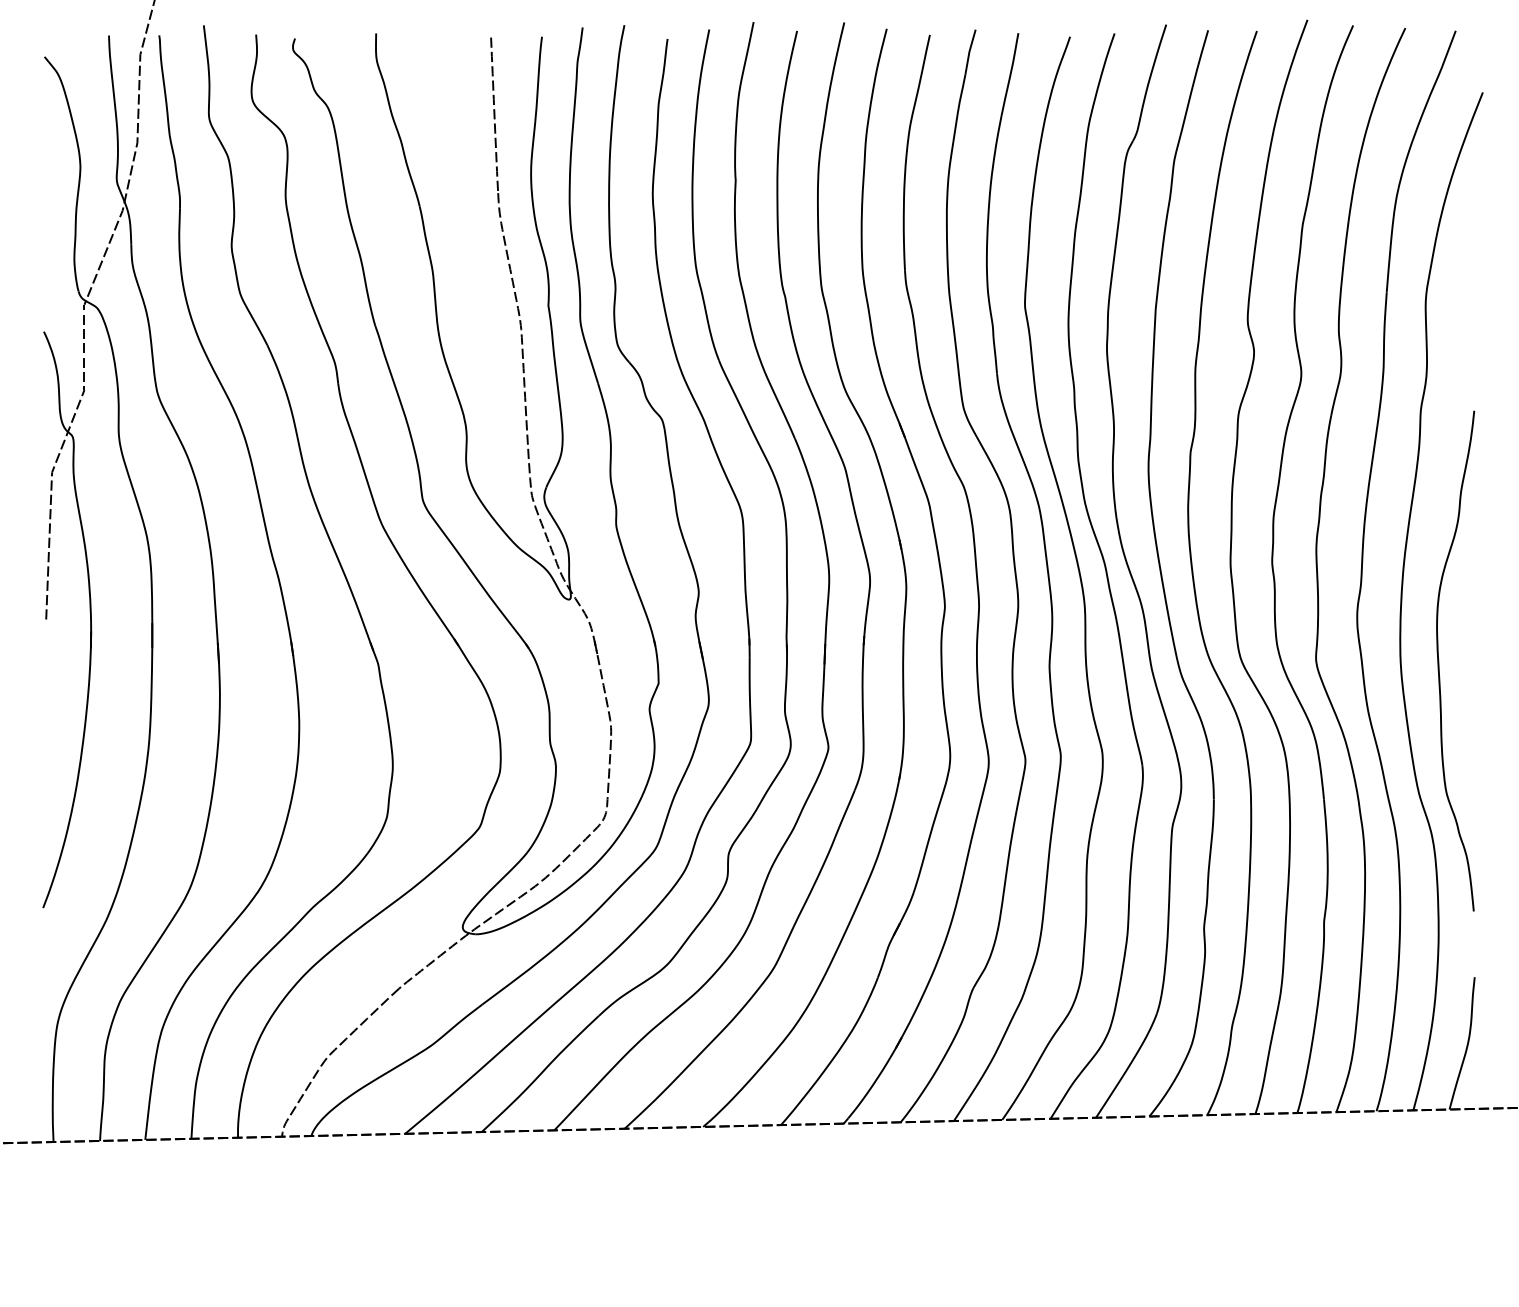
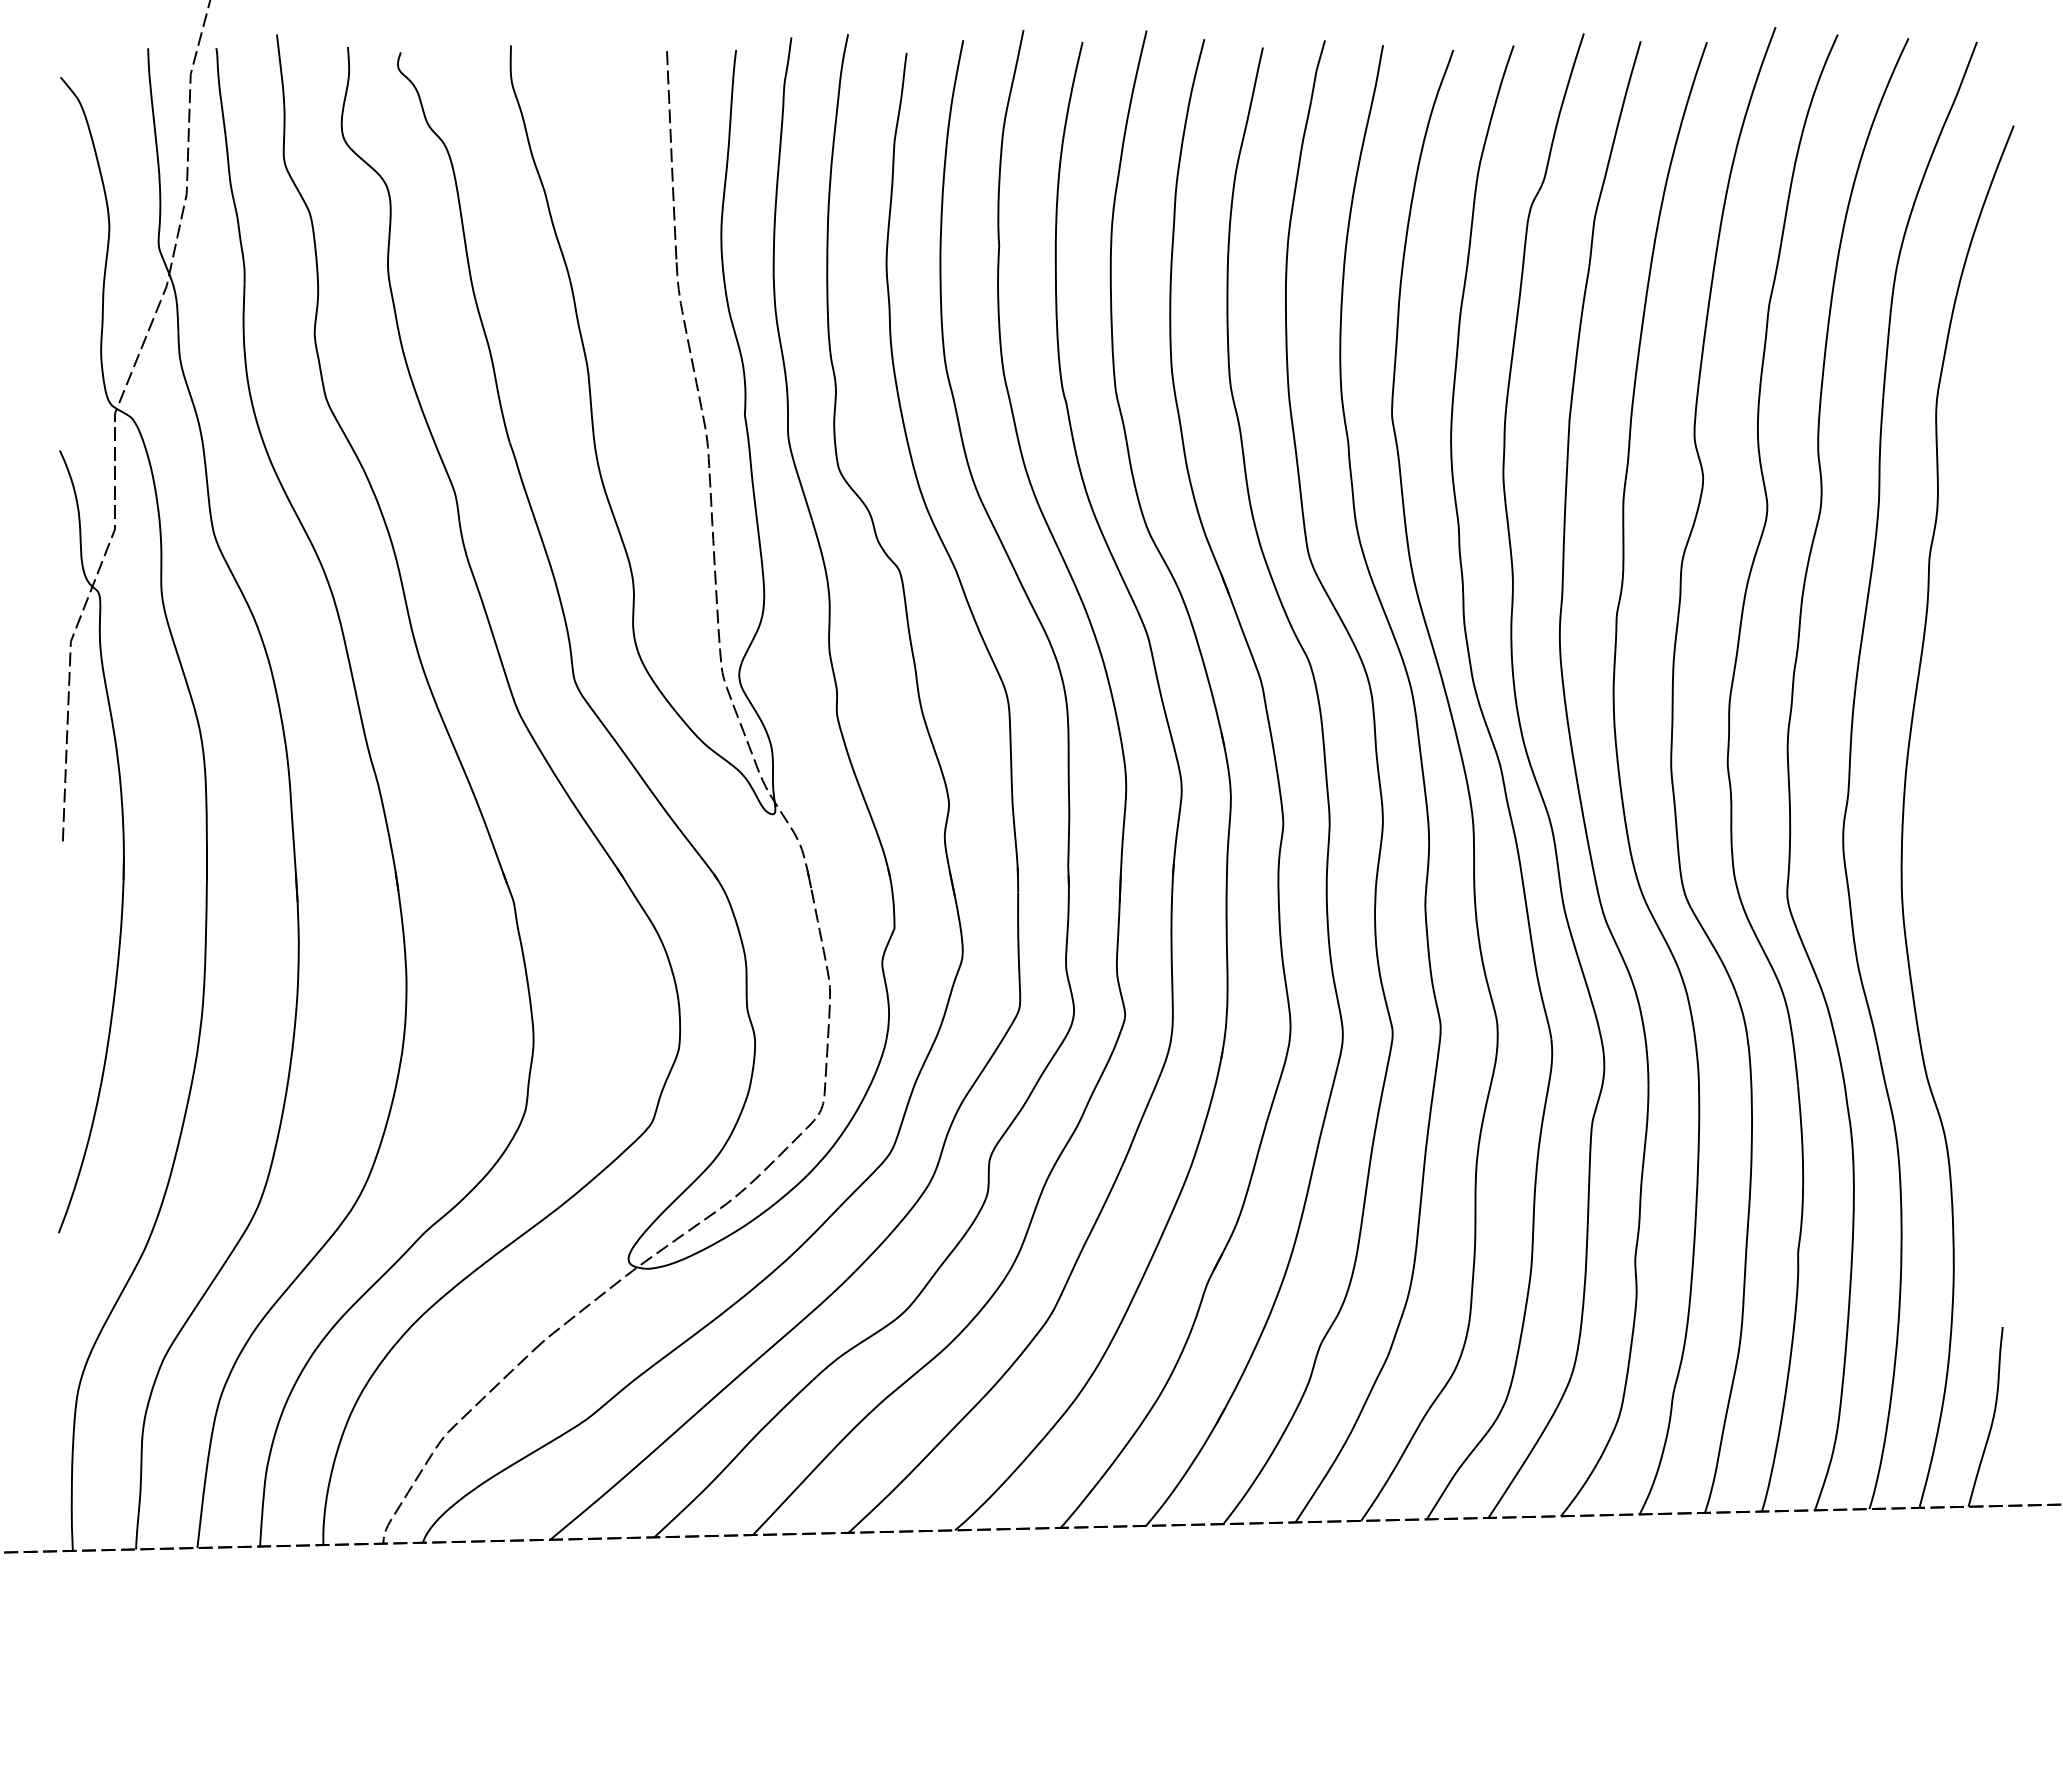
curve: (1439, 660) -> (1954, 897), removed

